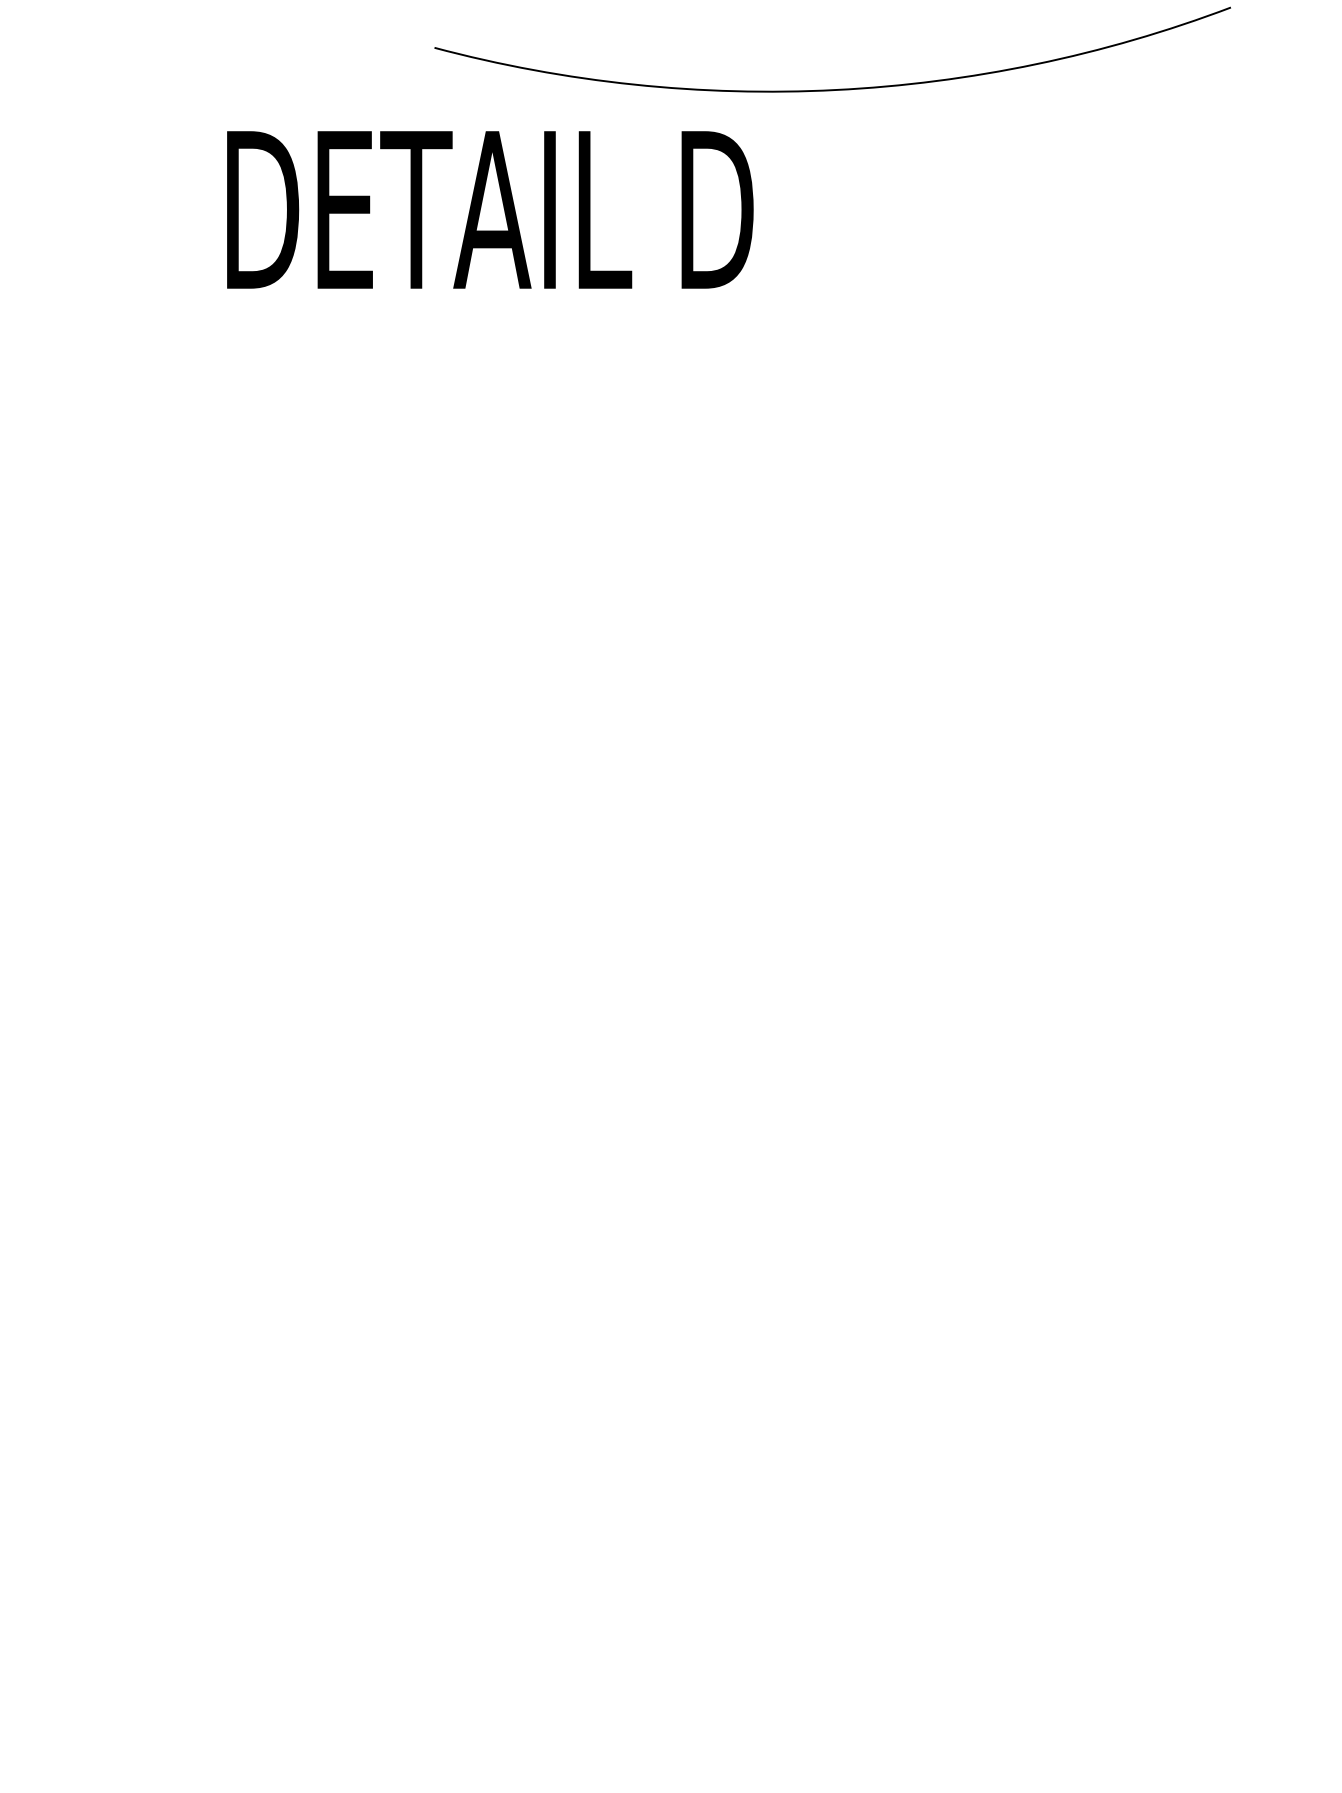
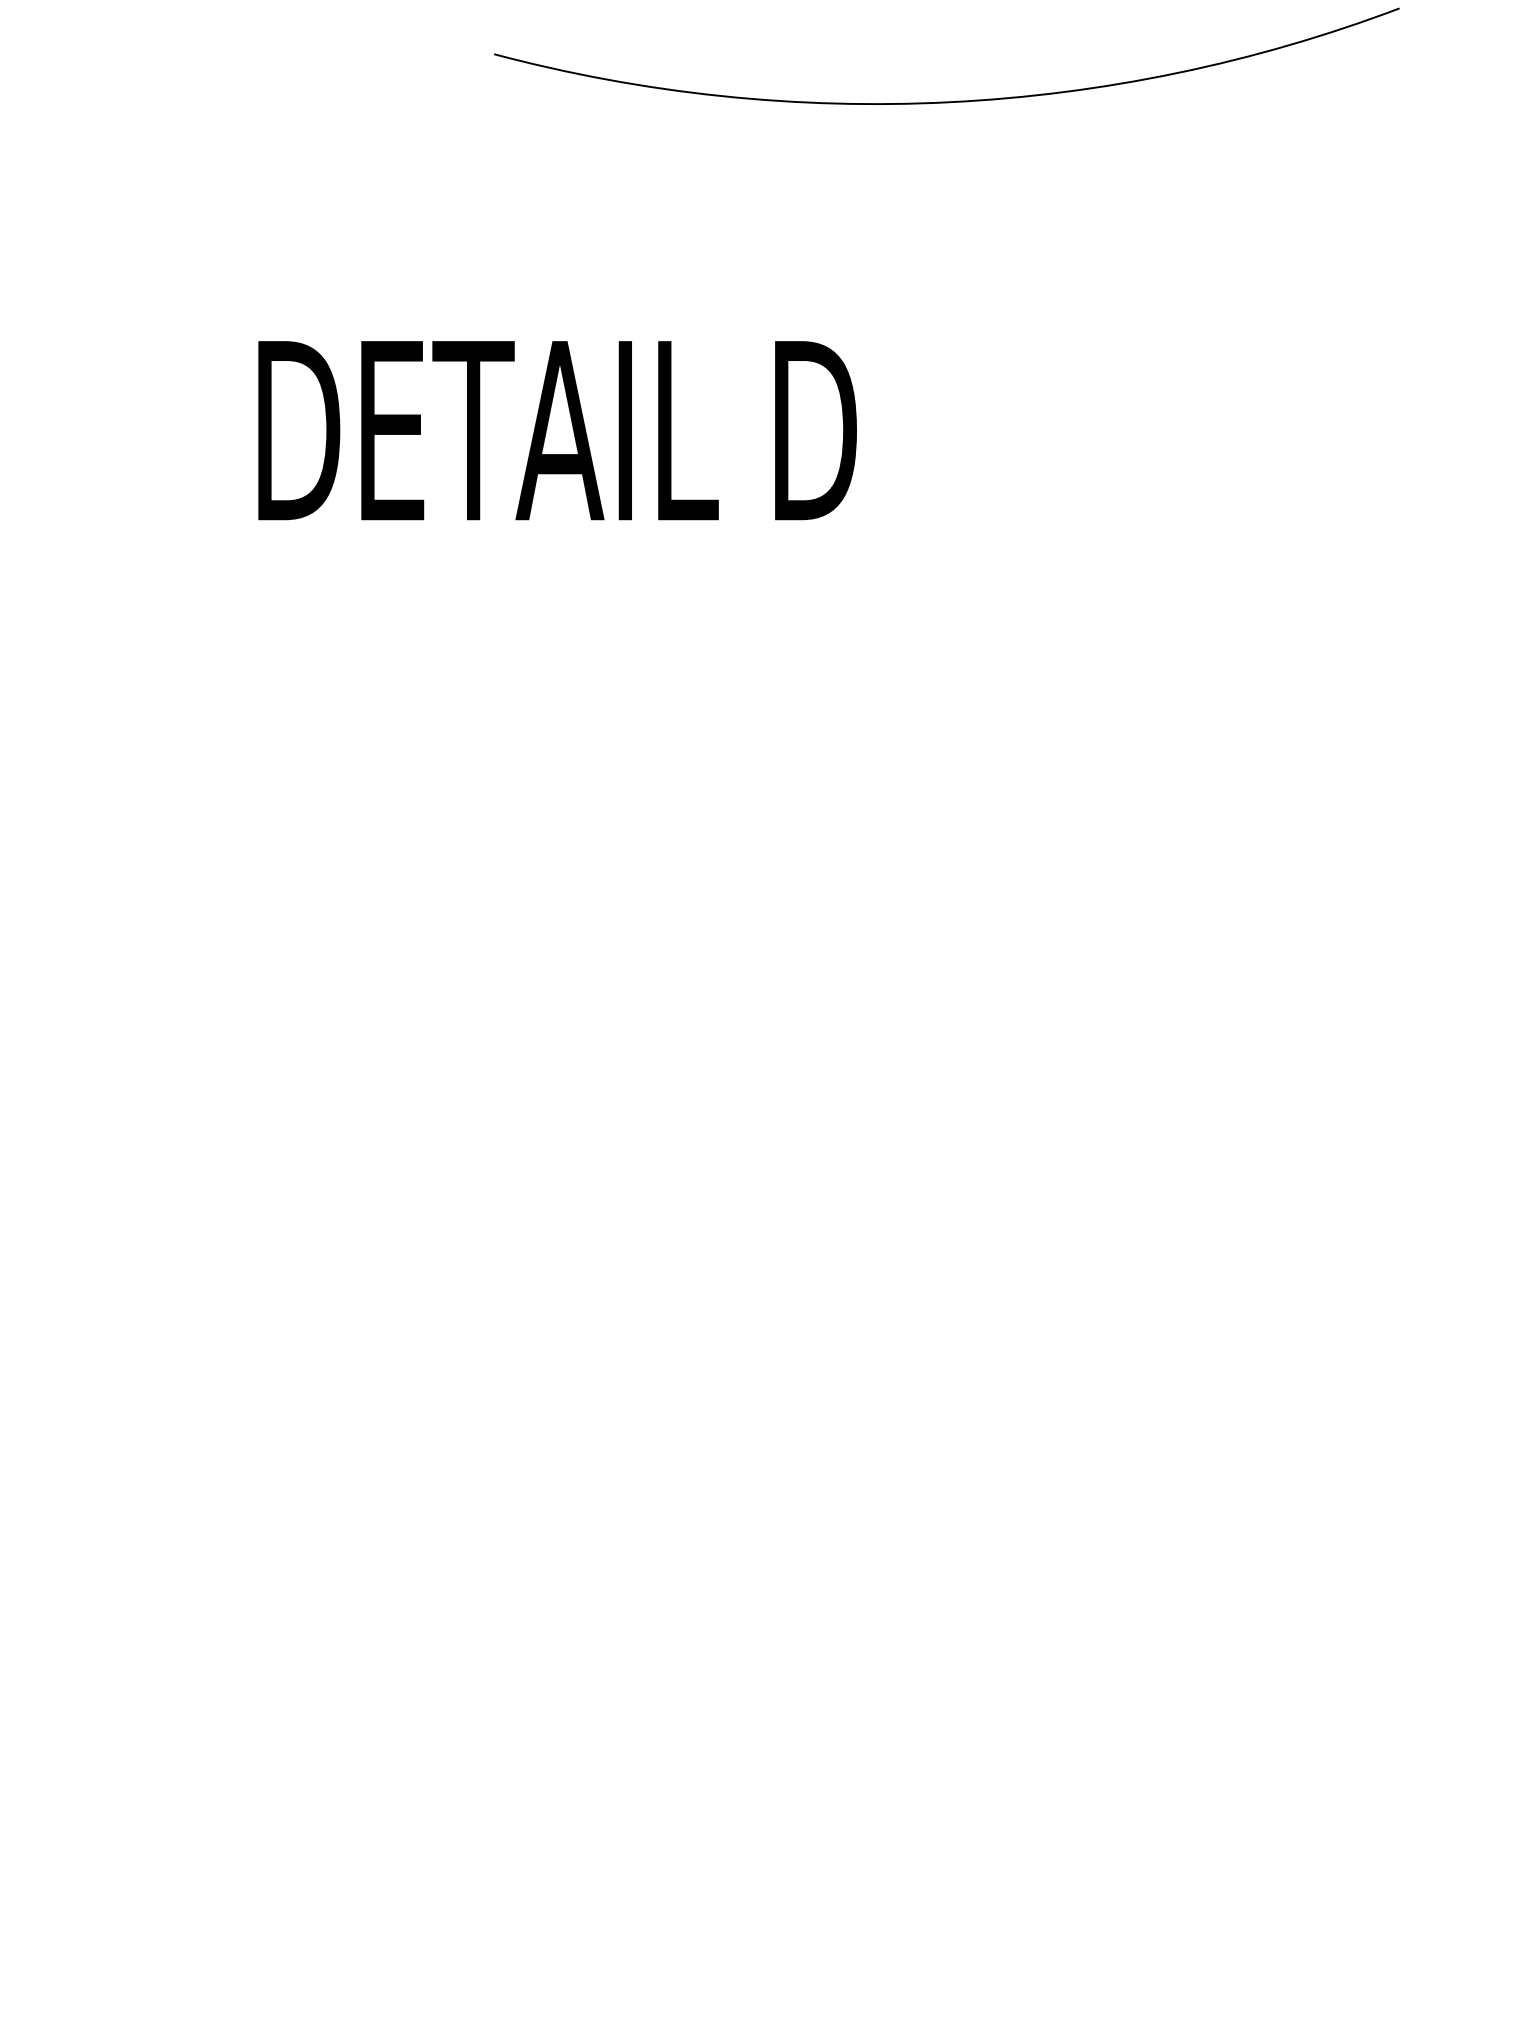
text: (490, 209) -> (557, 430), moved

